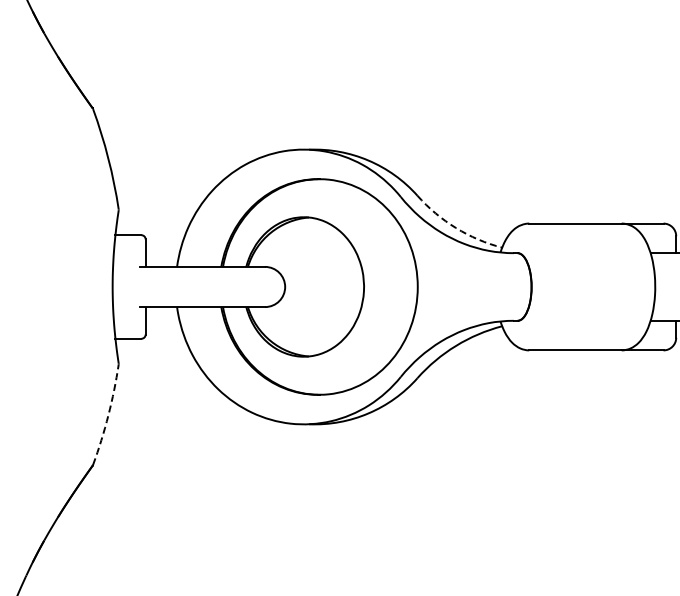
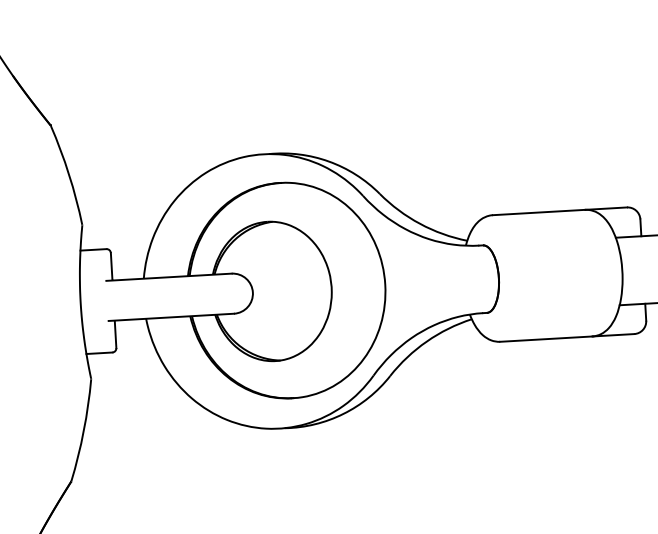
arc: (456, 228) -> (420, 224), dashed -> solid
arc: (108, 415) -> (83, 431), dashed -> solid

